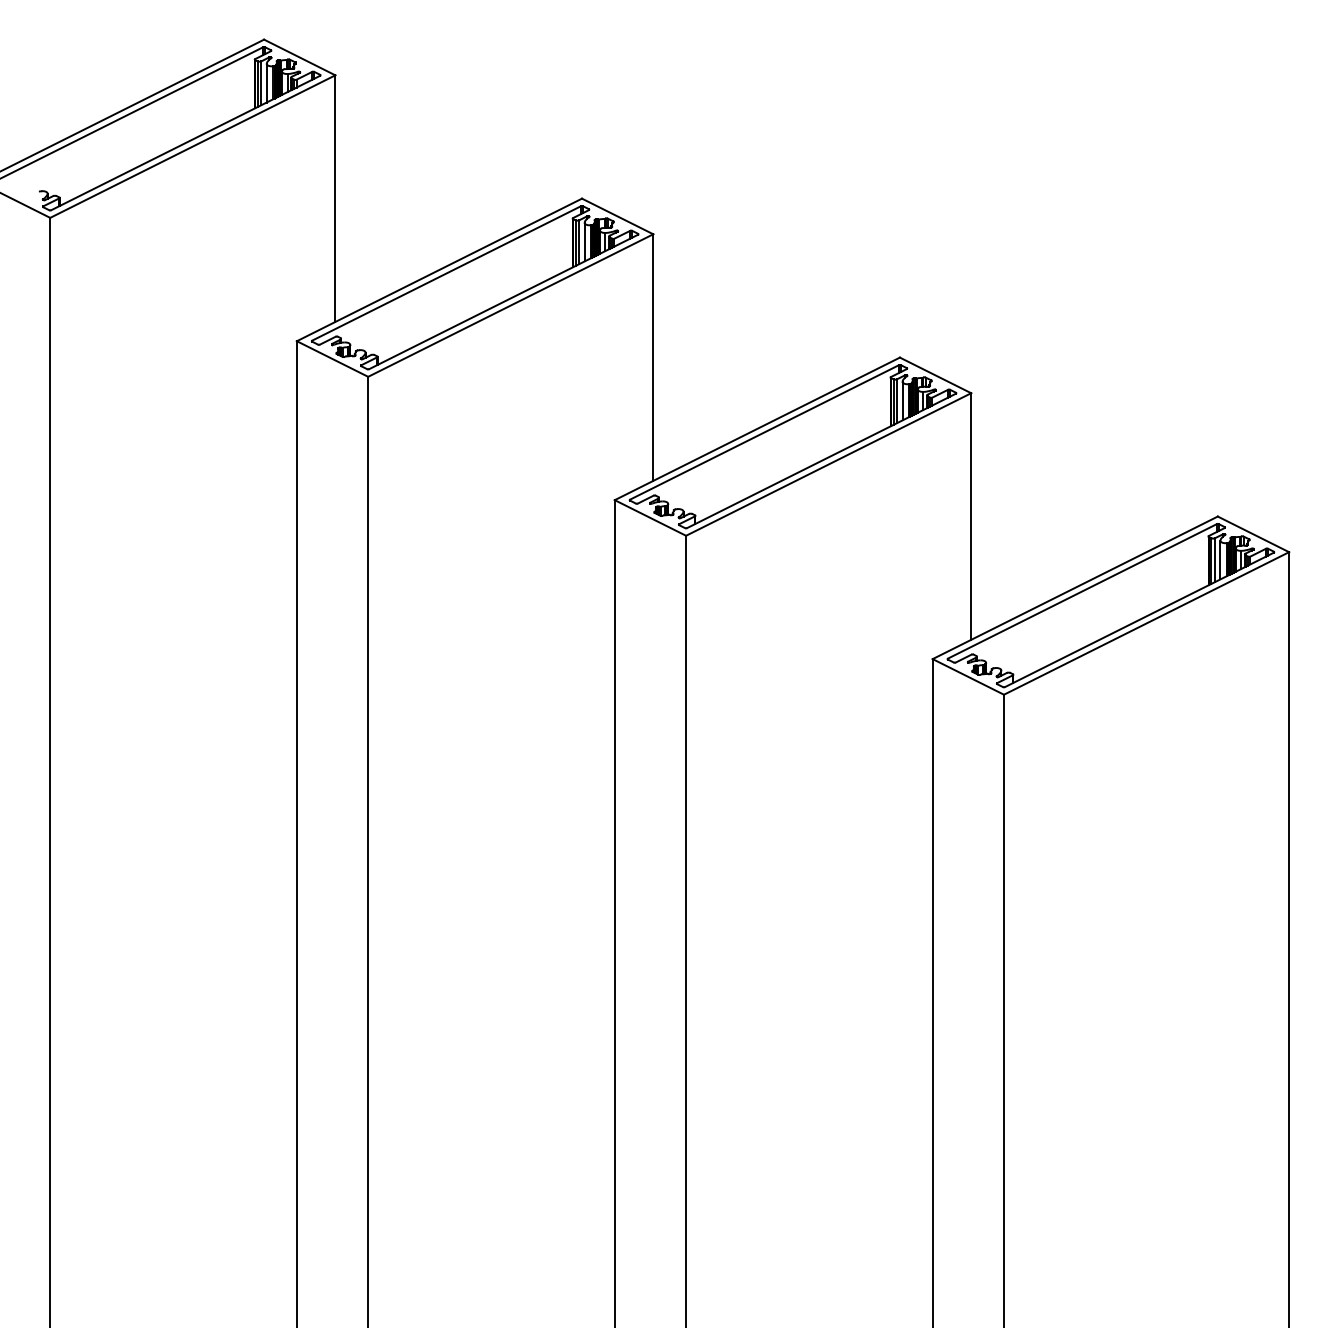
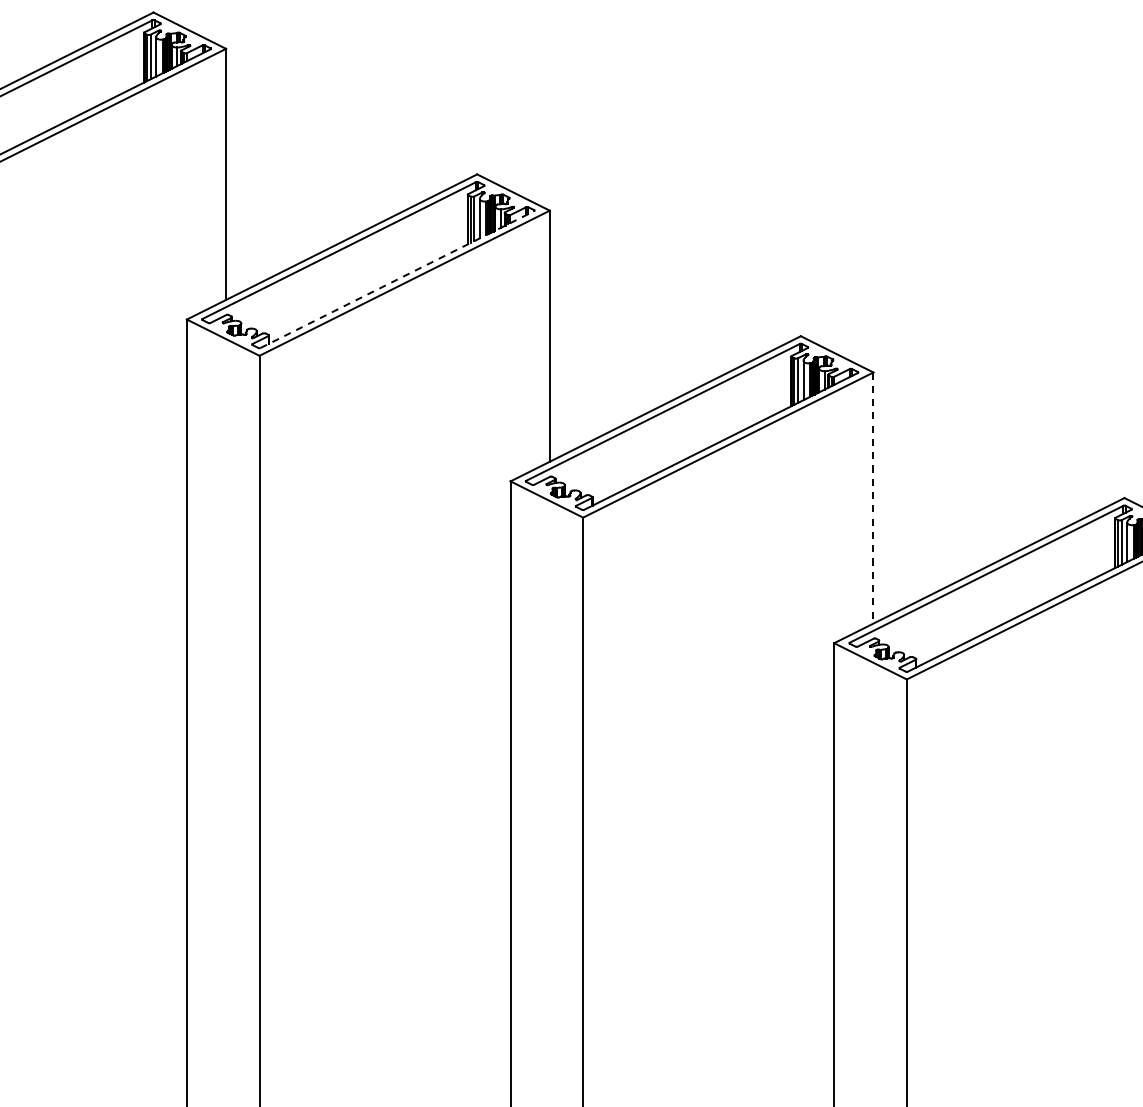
line: (504, 301) -> (398, 279), solid -> dashed
line: (971, 517) -> (873, 499), solid -> dashed

